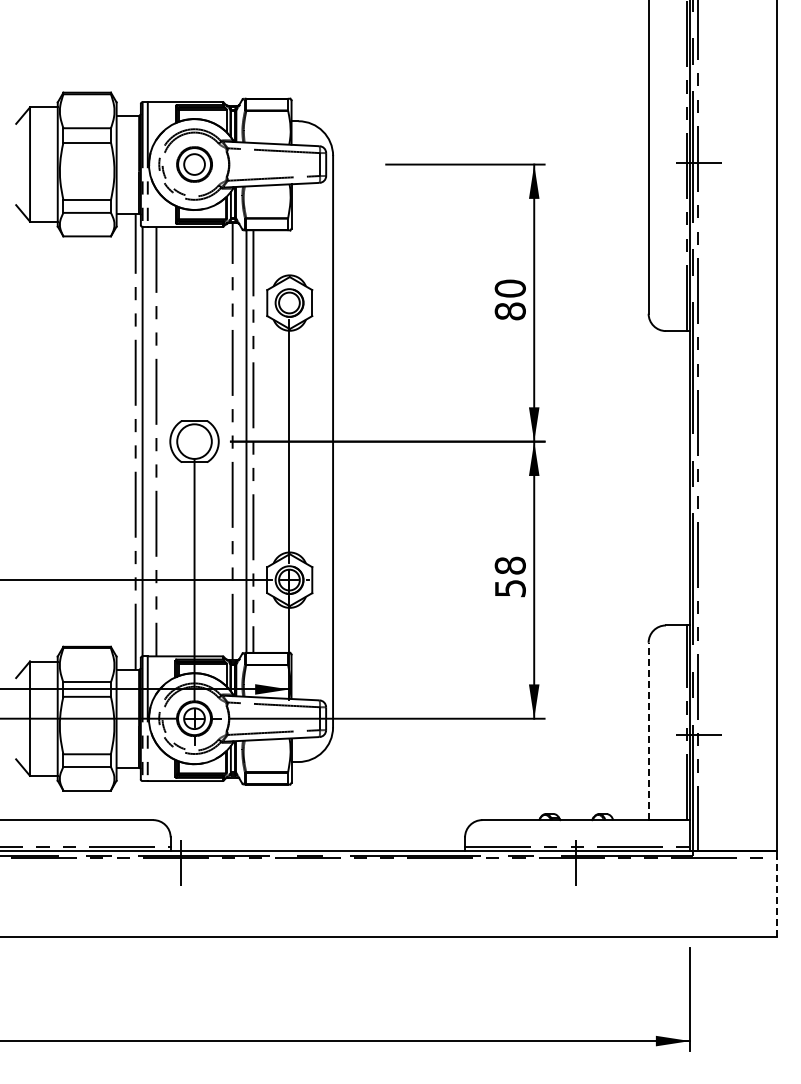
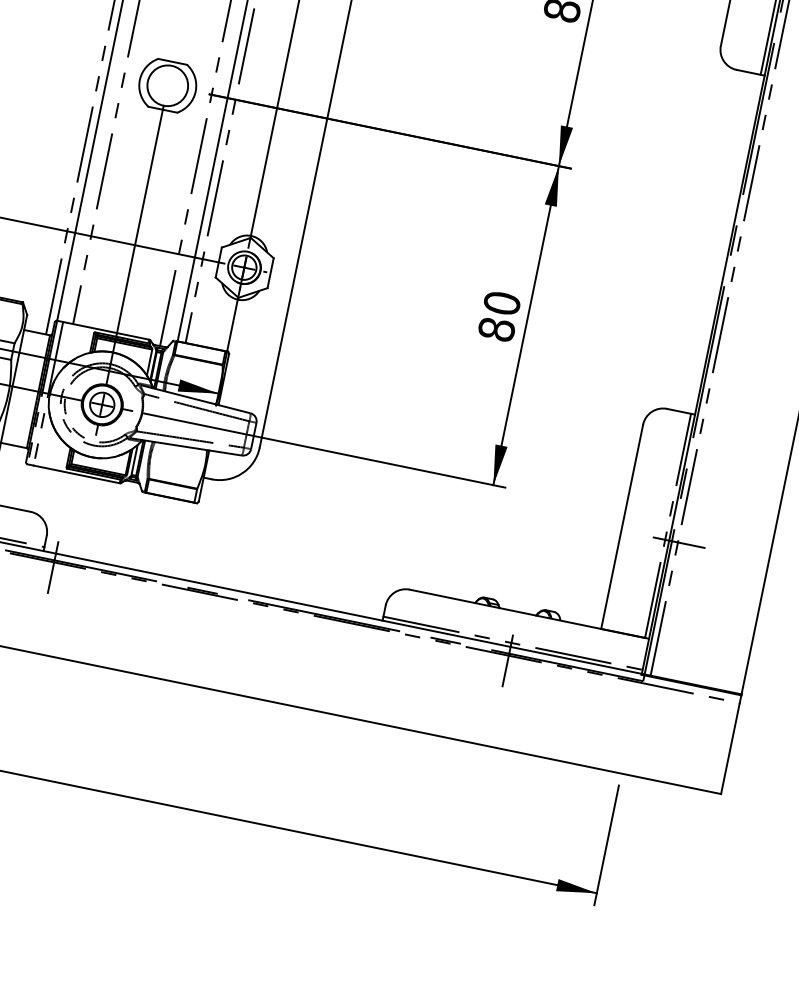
text: (509, 576) -> (498, 315), 58 -> 80
line: (648, 731) -> (621, 526), dashed -> solid
line: (776, 897) -> (730, 748), dashed -> solid

